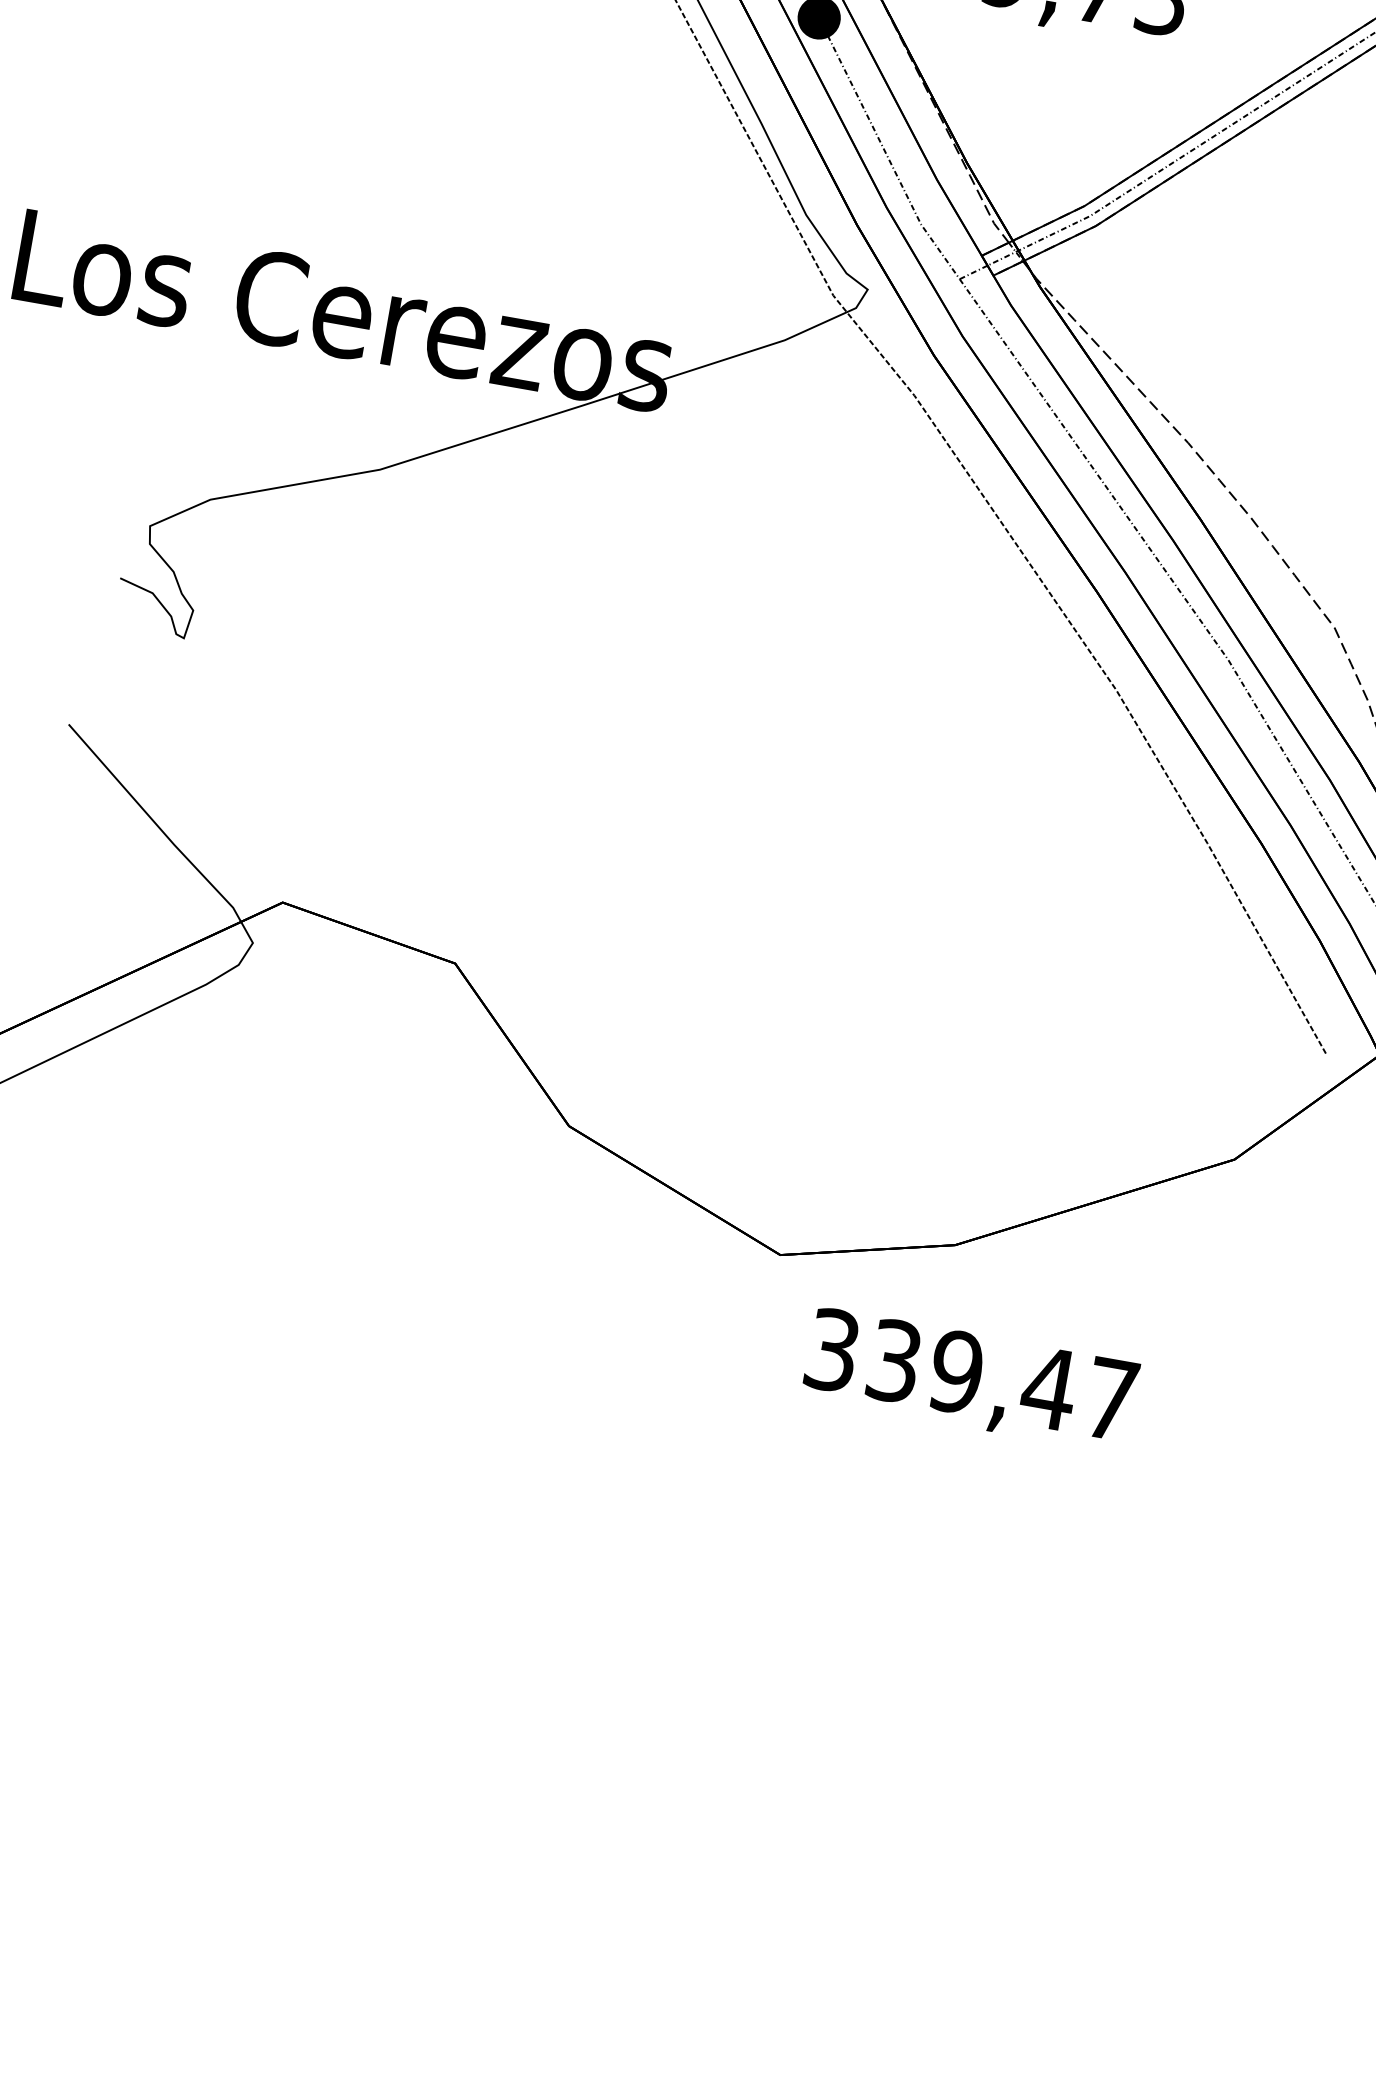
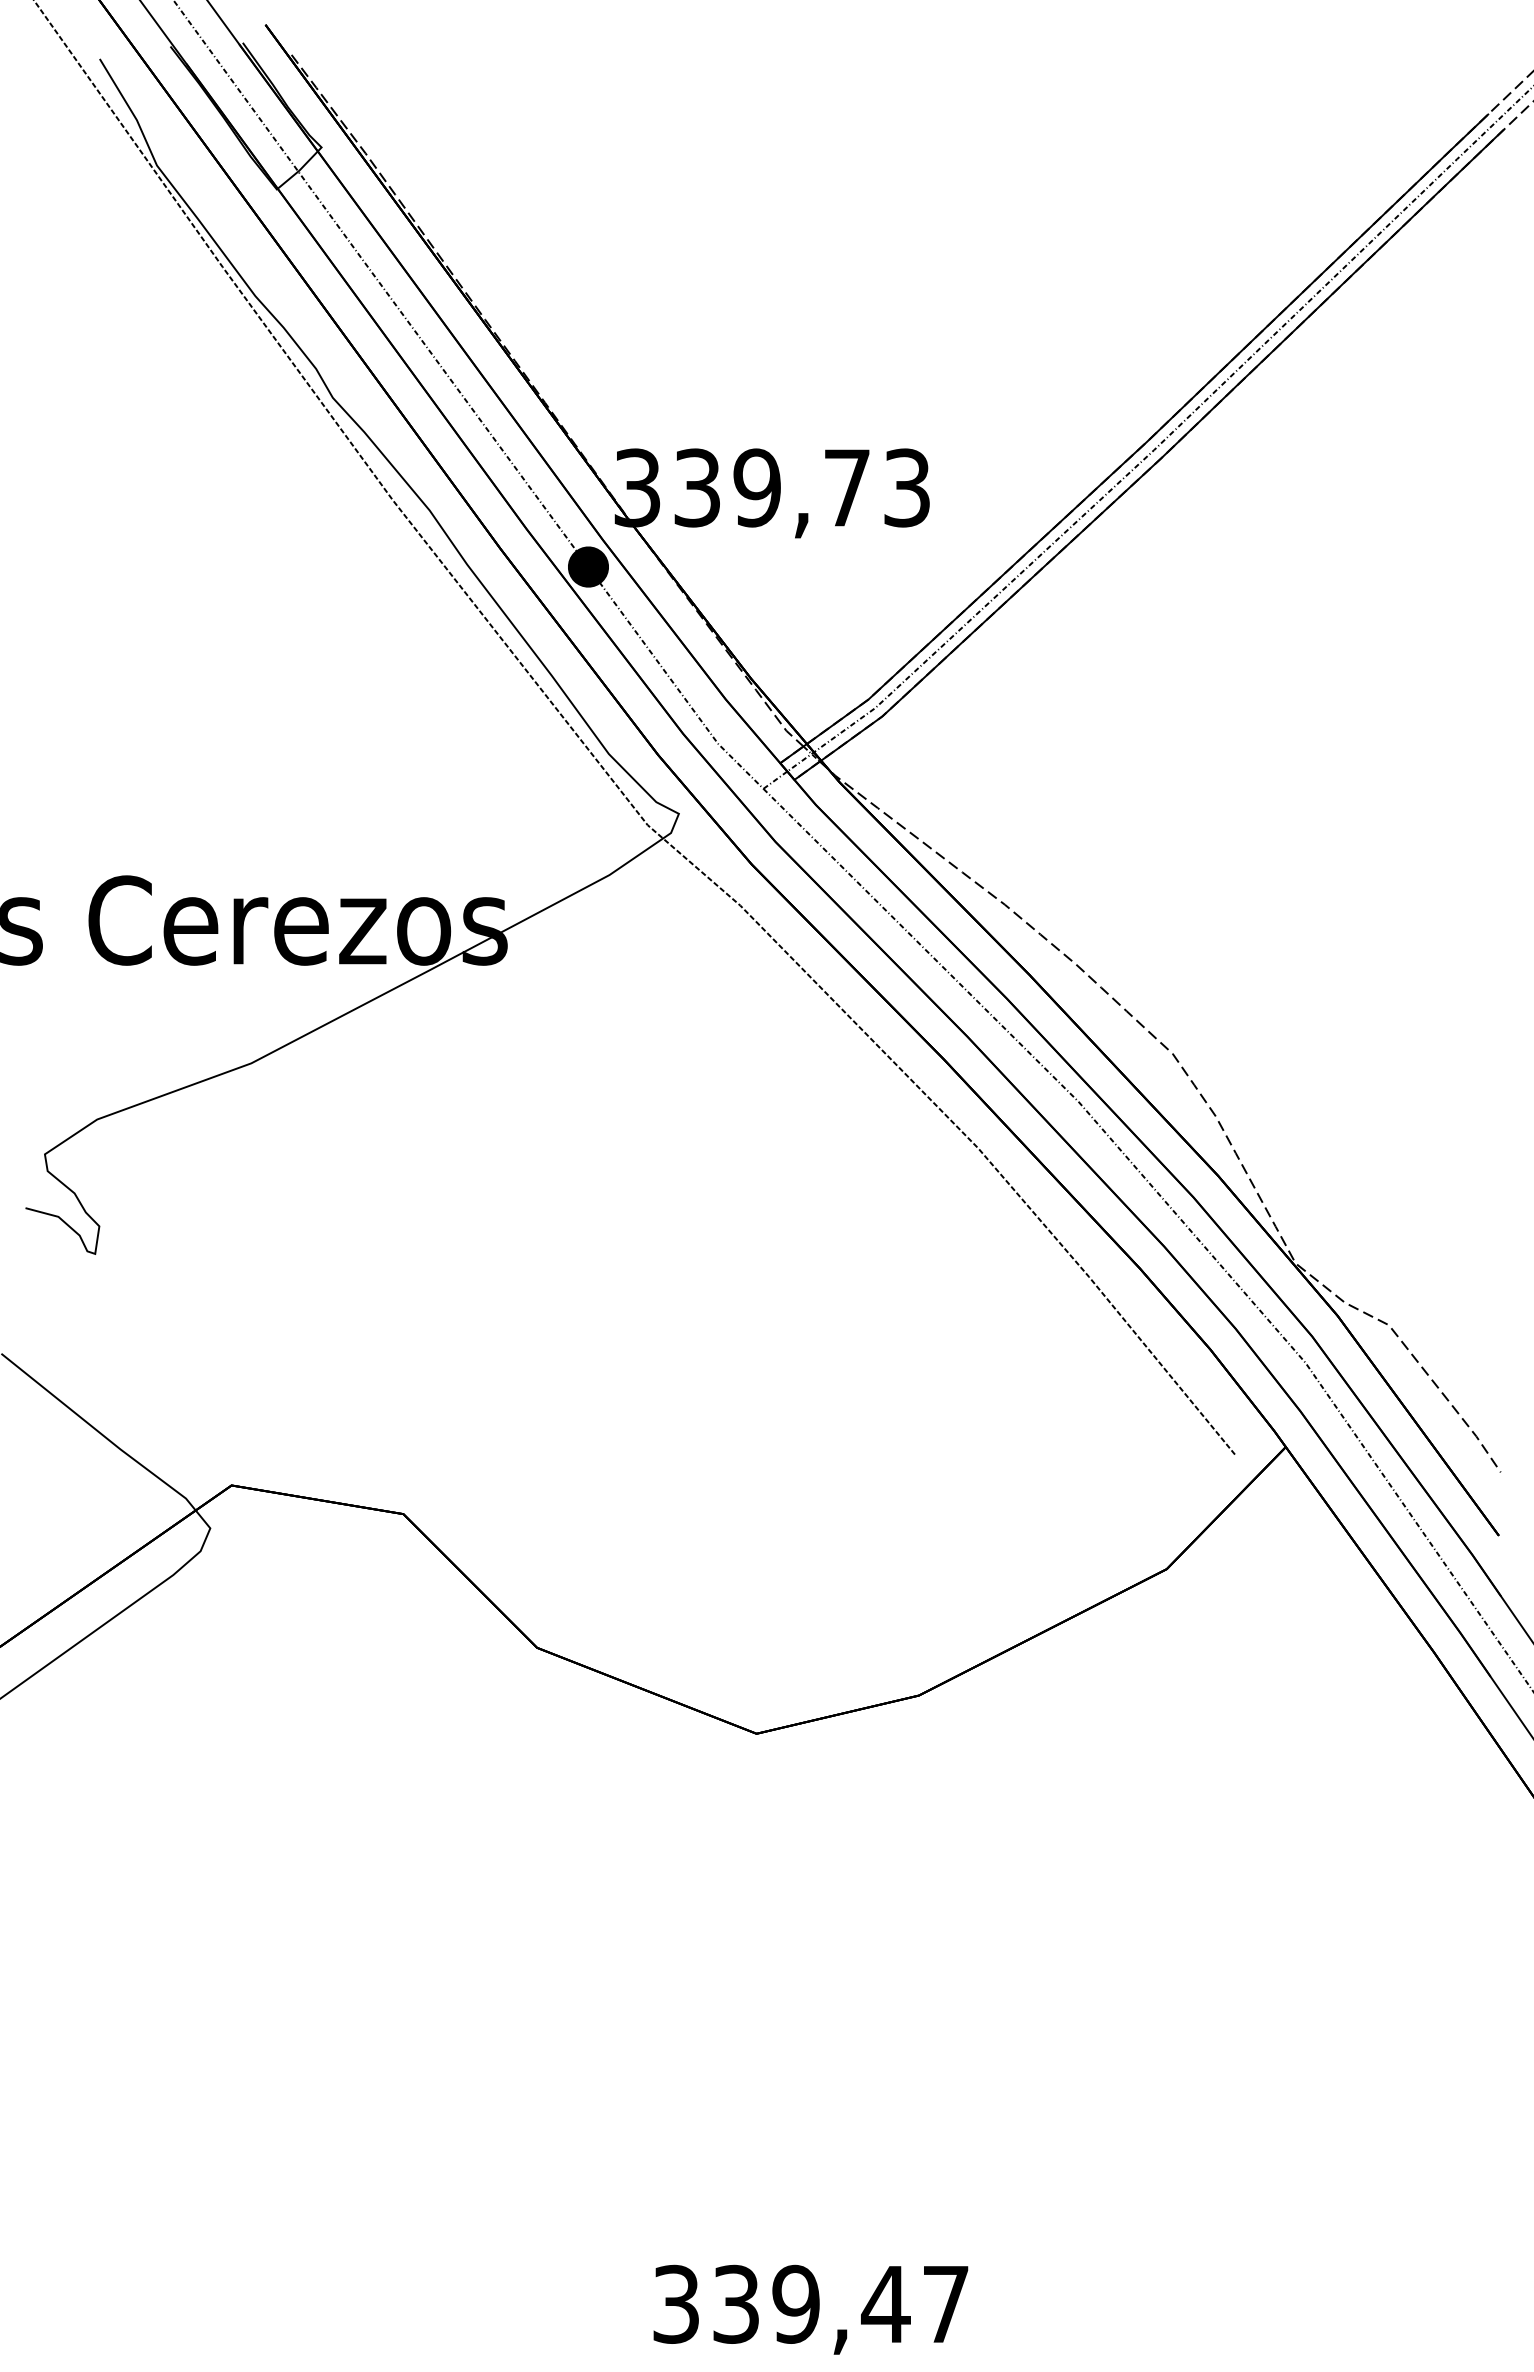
text: (970, 1379) -> (810, 2309), moved

